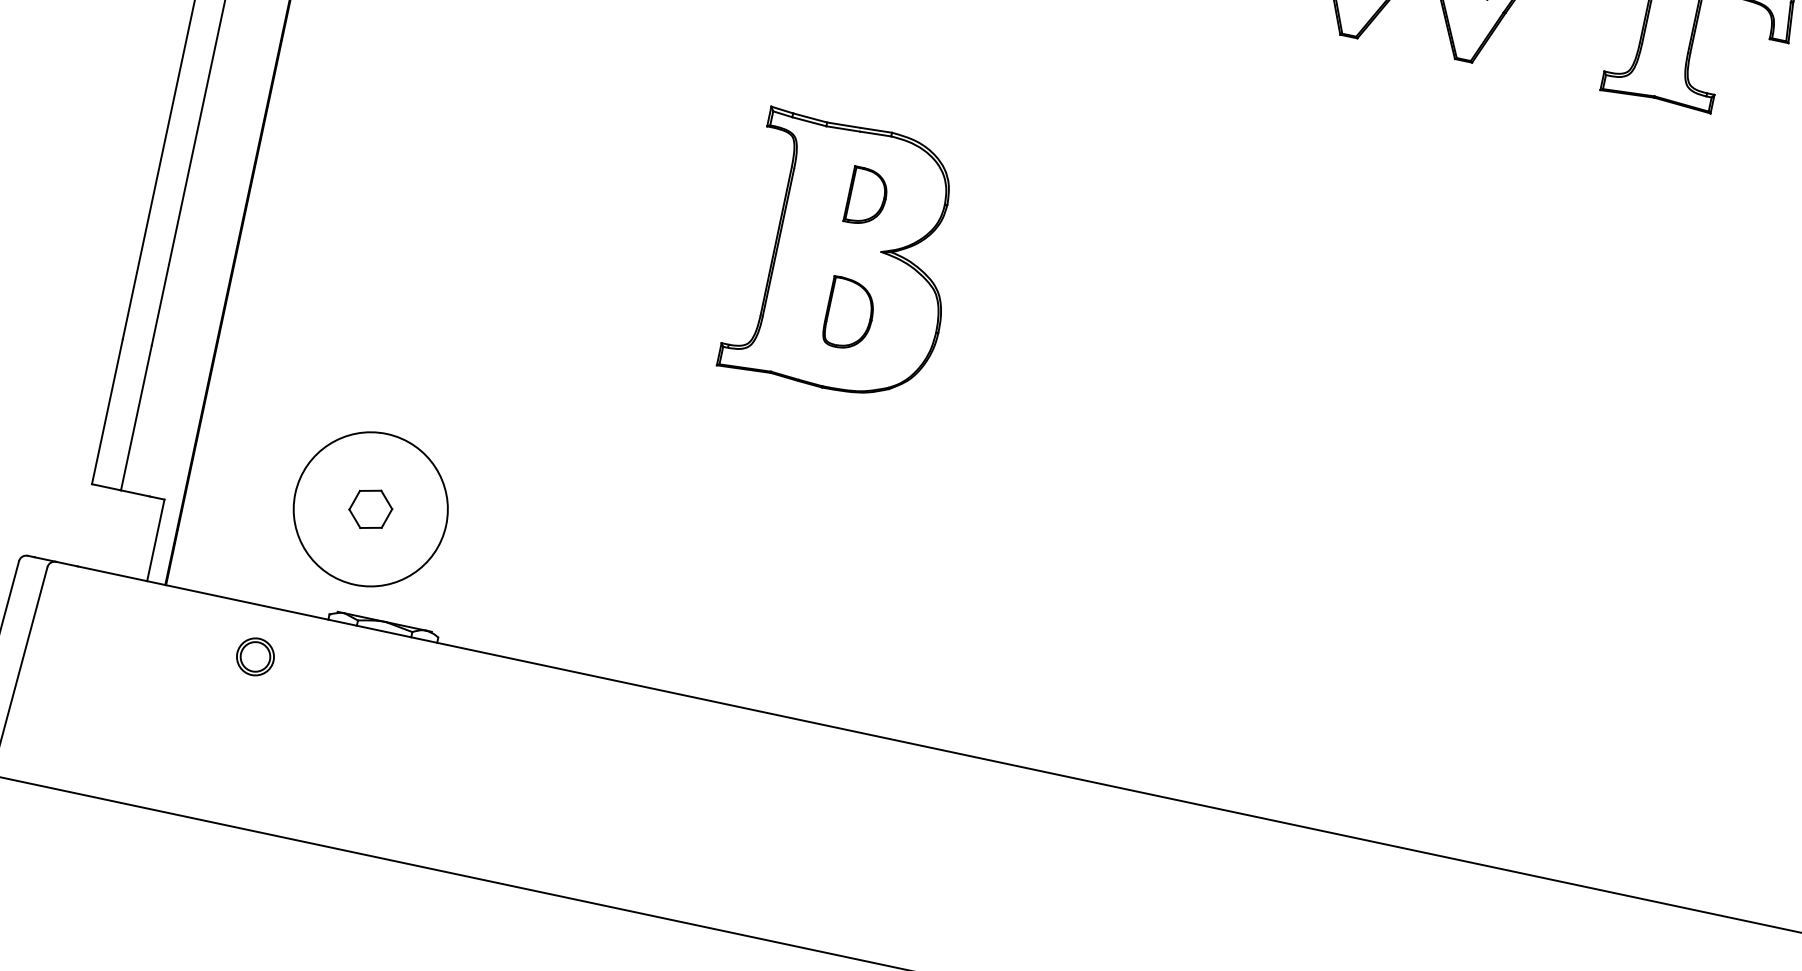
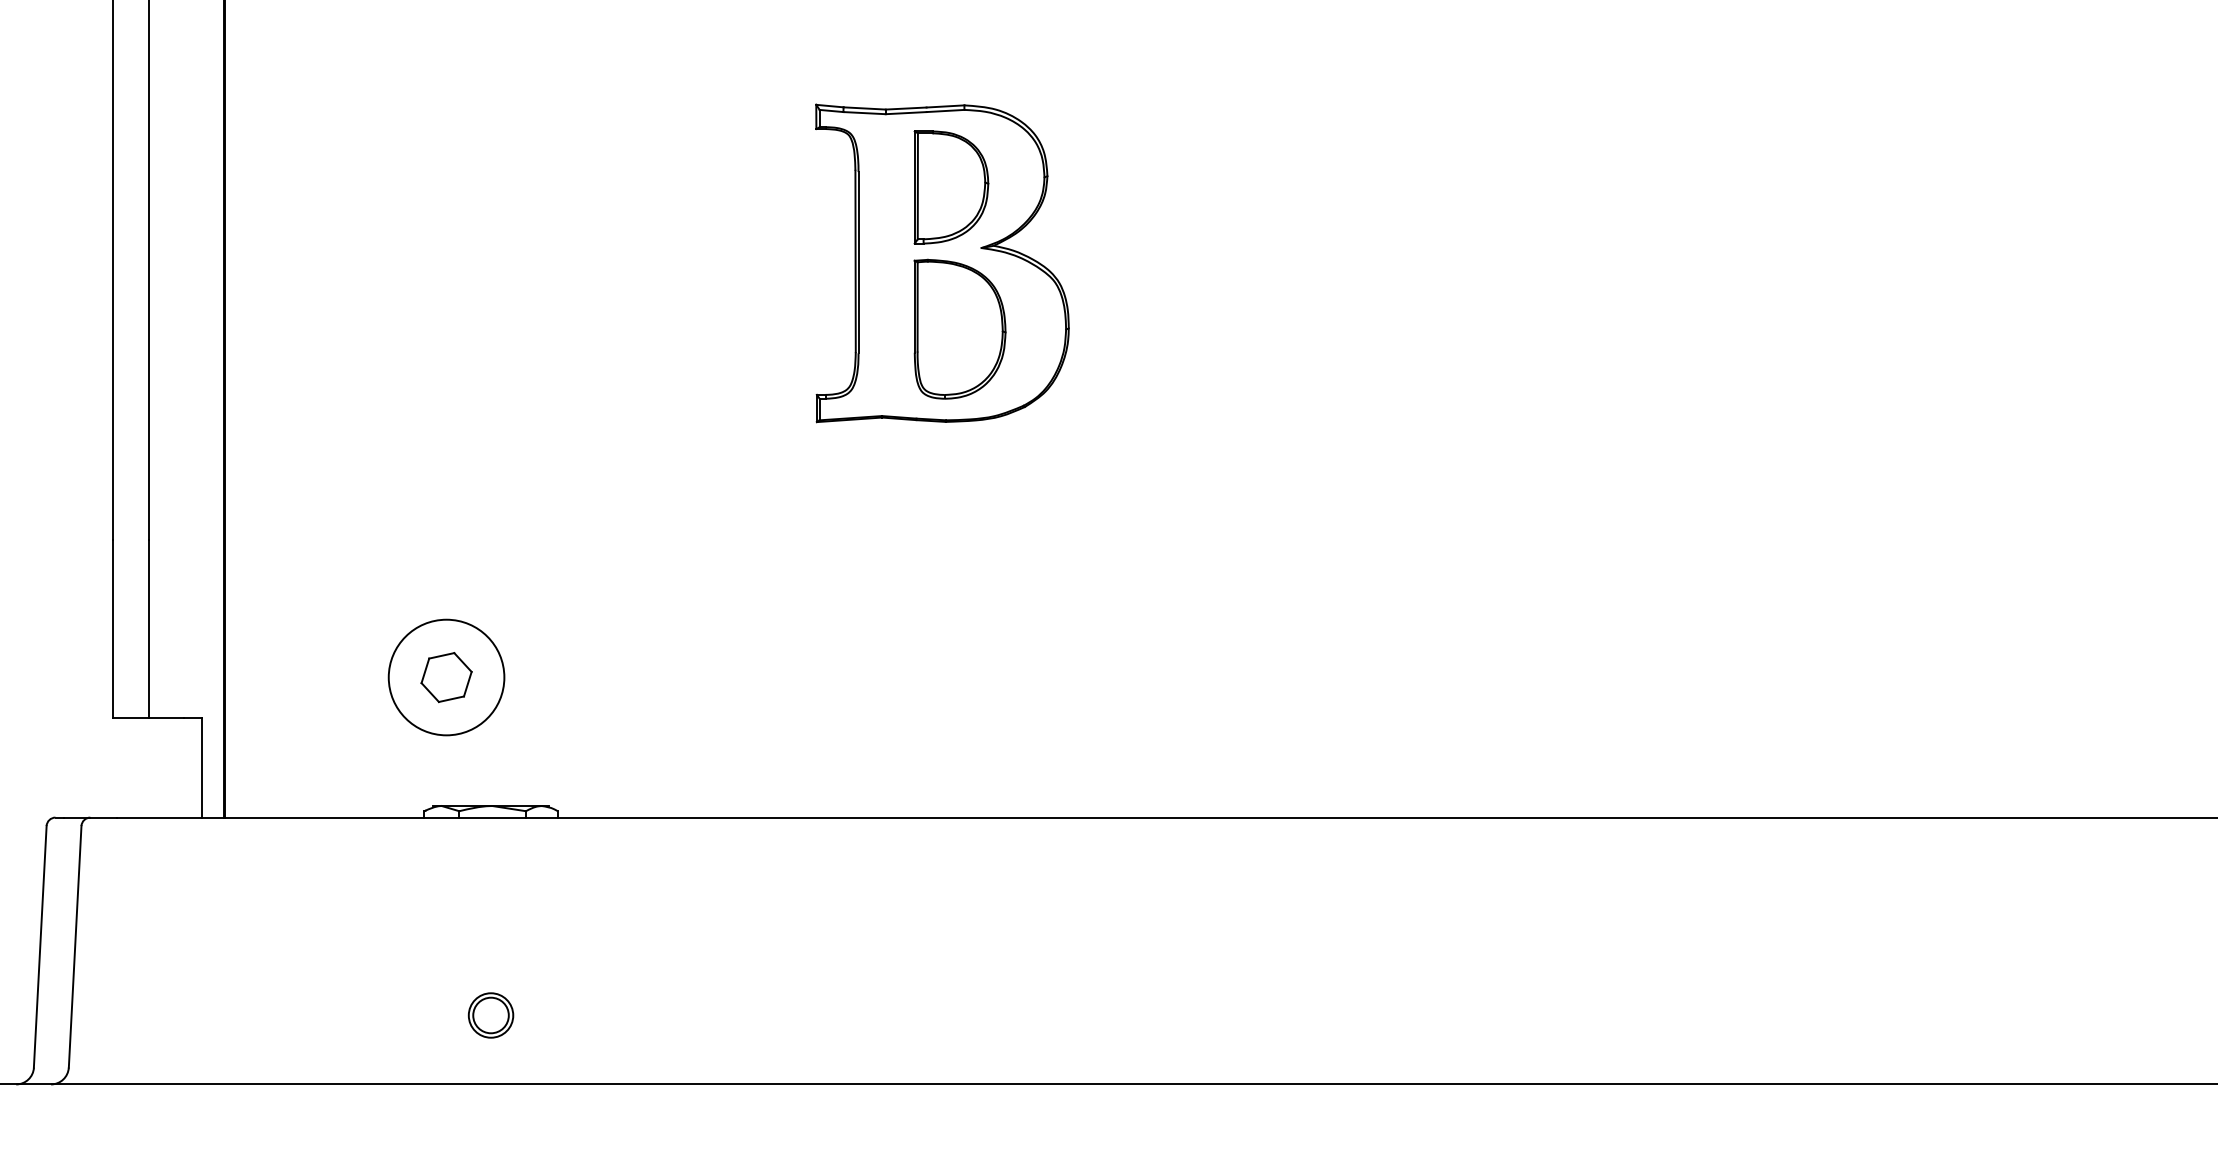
part: (867, 197) -> (951, 187), size x1.67
part: (849, 313) -> (959, 328), size x1.67
circle: (370, 509) -> (446, 677), size x0.62
part: (255, 656) -> (490, 1015), moved

